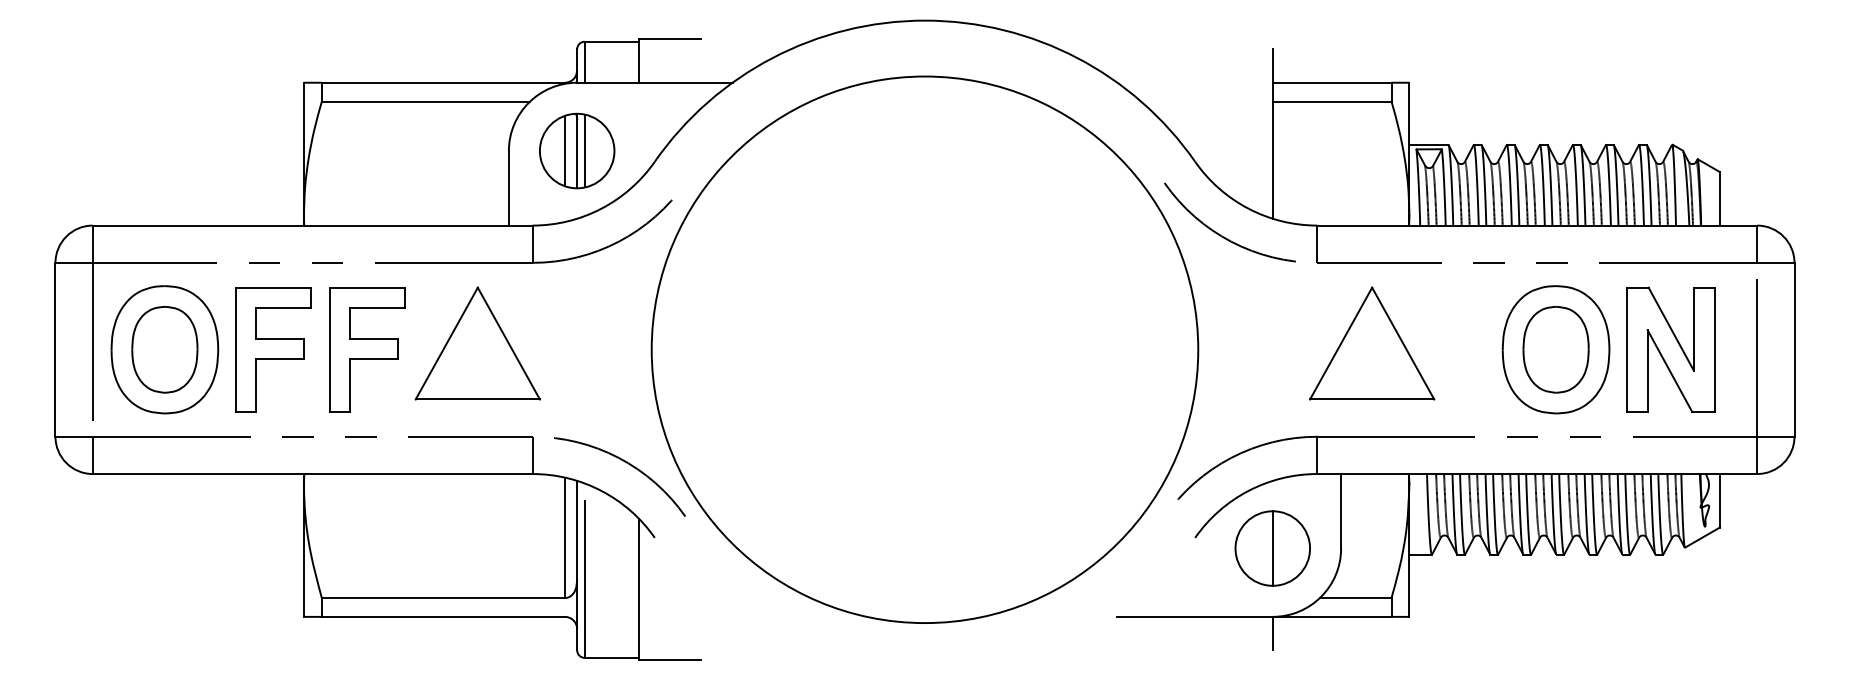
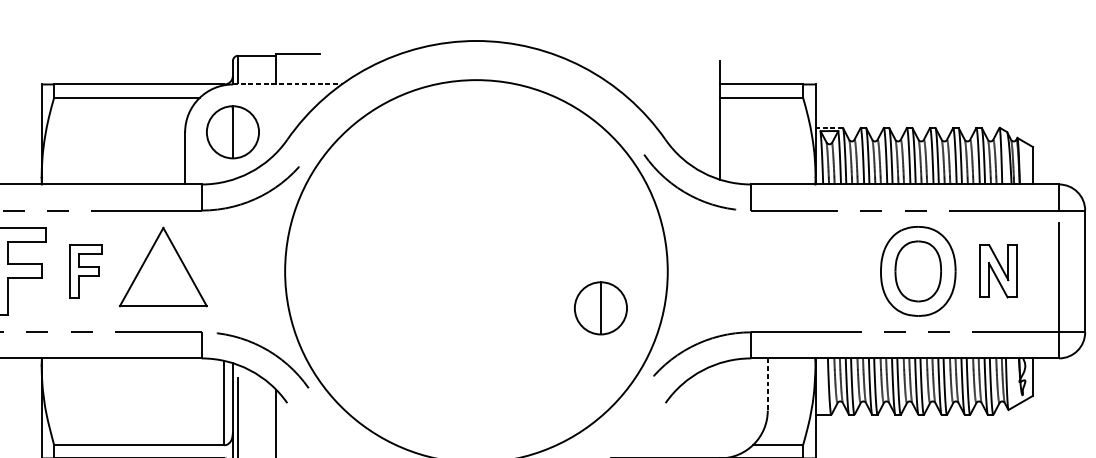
line: (654, 82) -> (287, 84), solid -> dashed
line: (1428, 144) -> (828, 127), solid -> dashed
line: (564, 150) -> (224, 131), removed
line: (584, 150) -> (238, 131), removed
part: (1372, 343) -> (789, 267), removed
part: (367, 349) -> (86, 271), size x0.6
part: (1670, 349) -> (998, 271), size x0.6
line: (1341, 511) -> (768, 384), solid -> dashed
part: (1272, 548) -> (600, 308), moved

